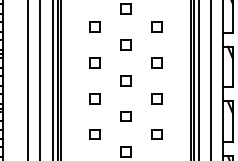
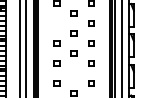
part: (94, 27) -> (56, 23), removed
part: (124, 116) -> (73, 73), removed

